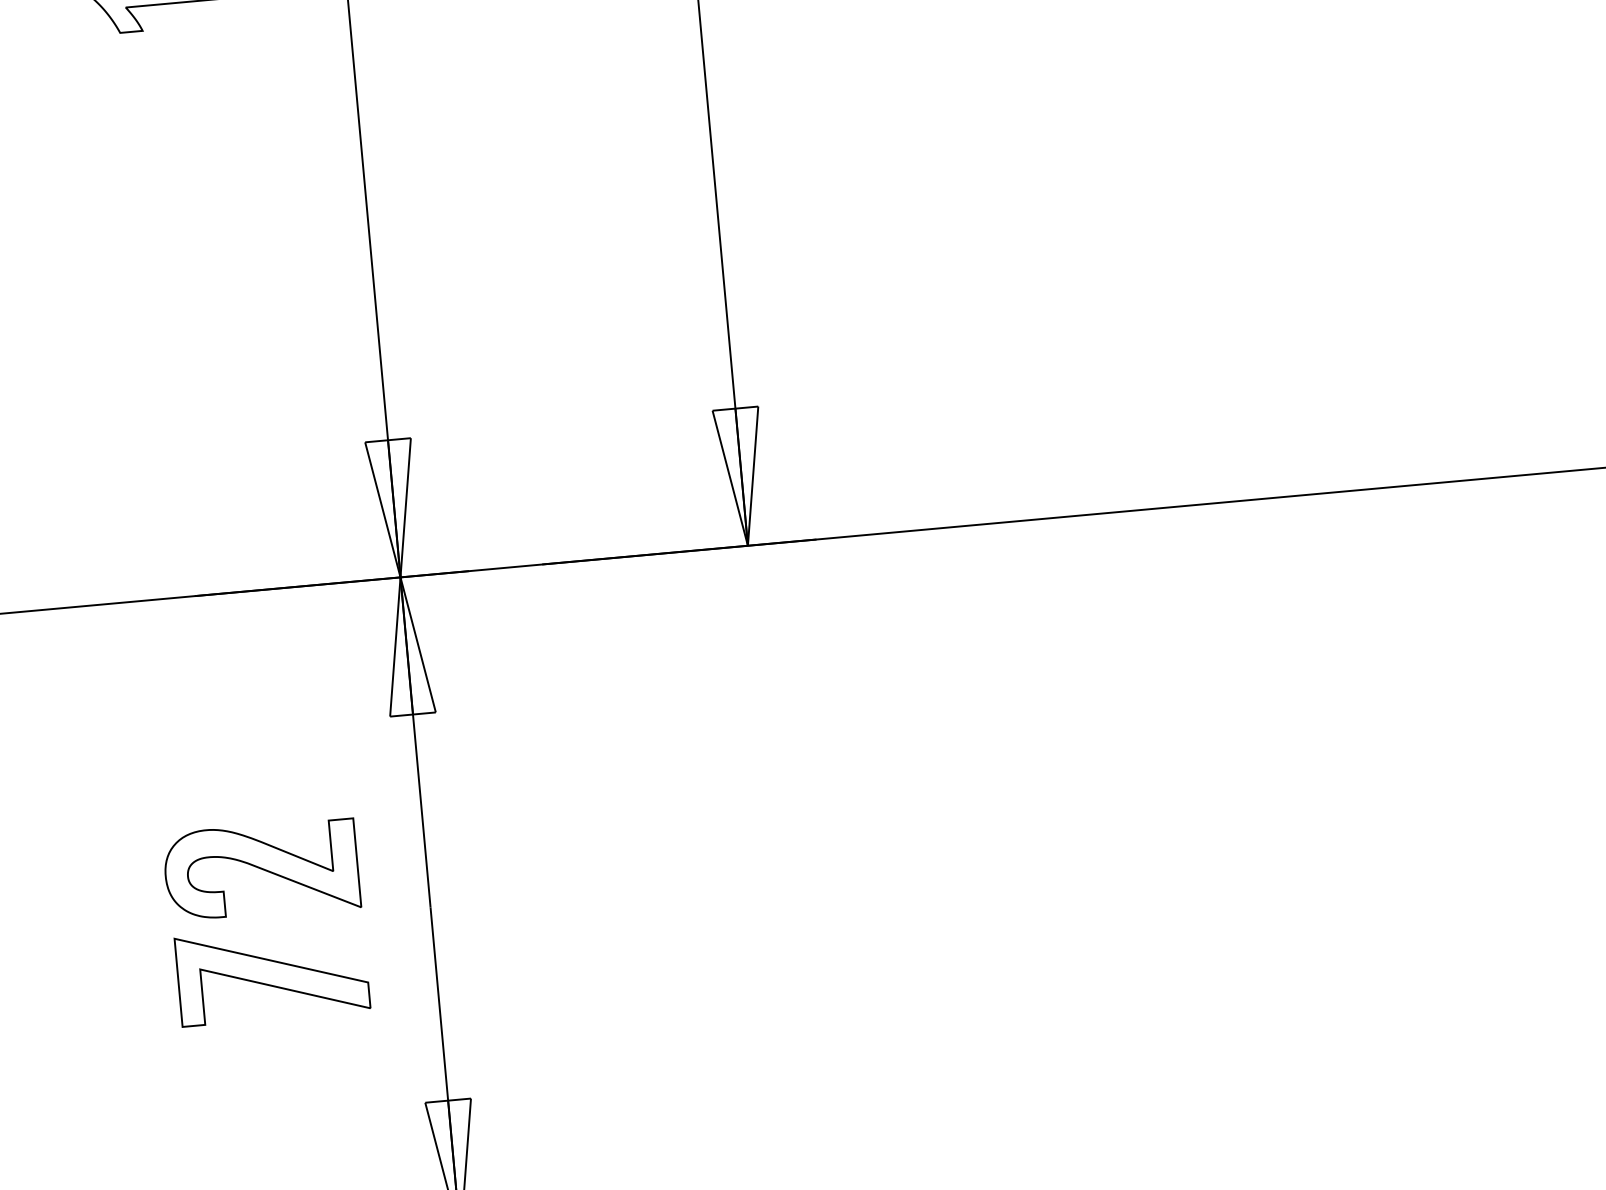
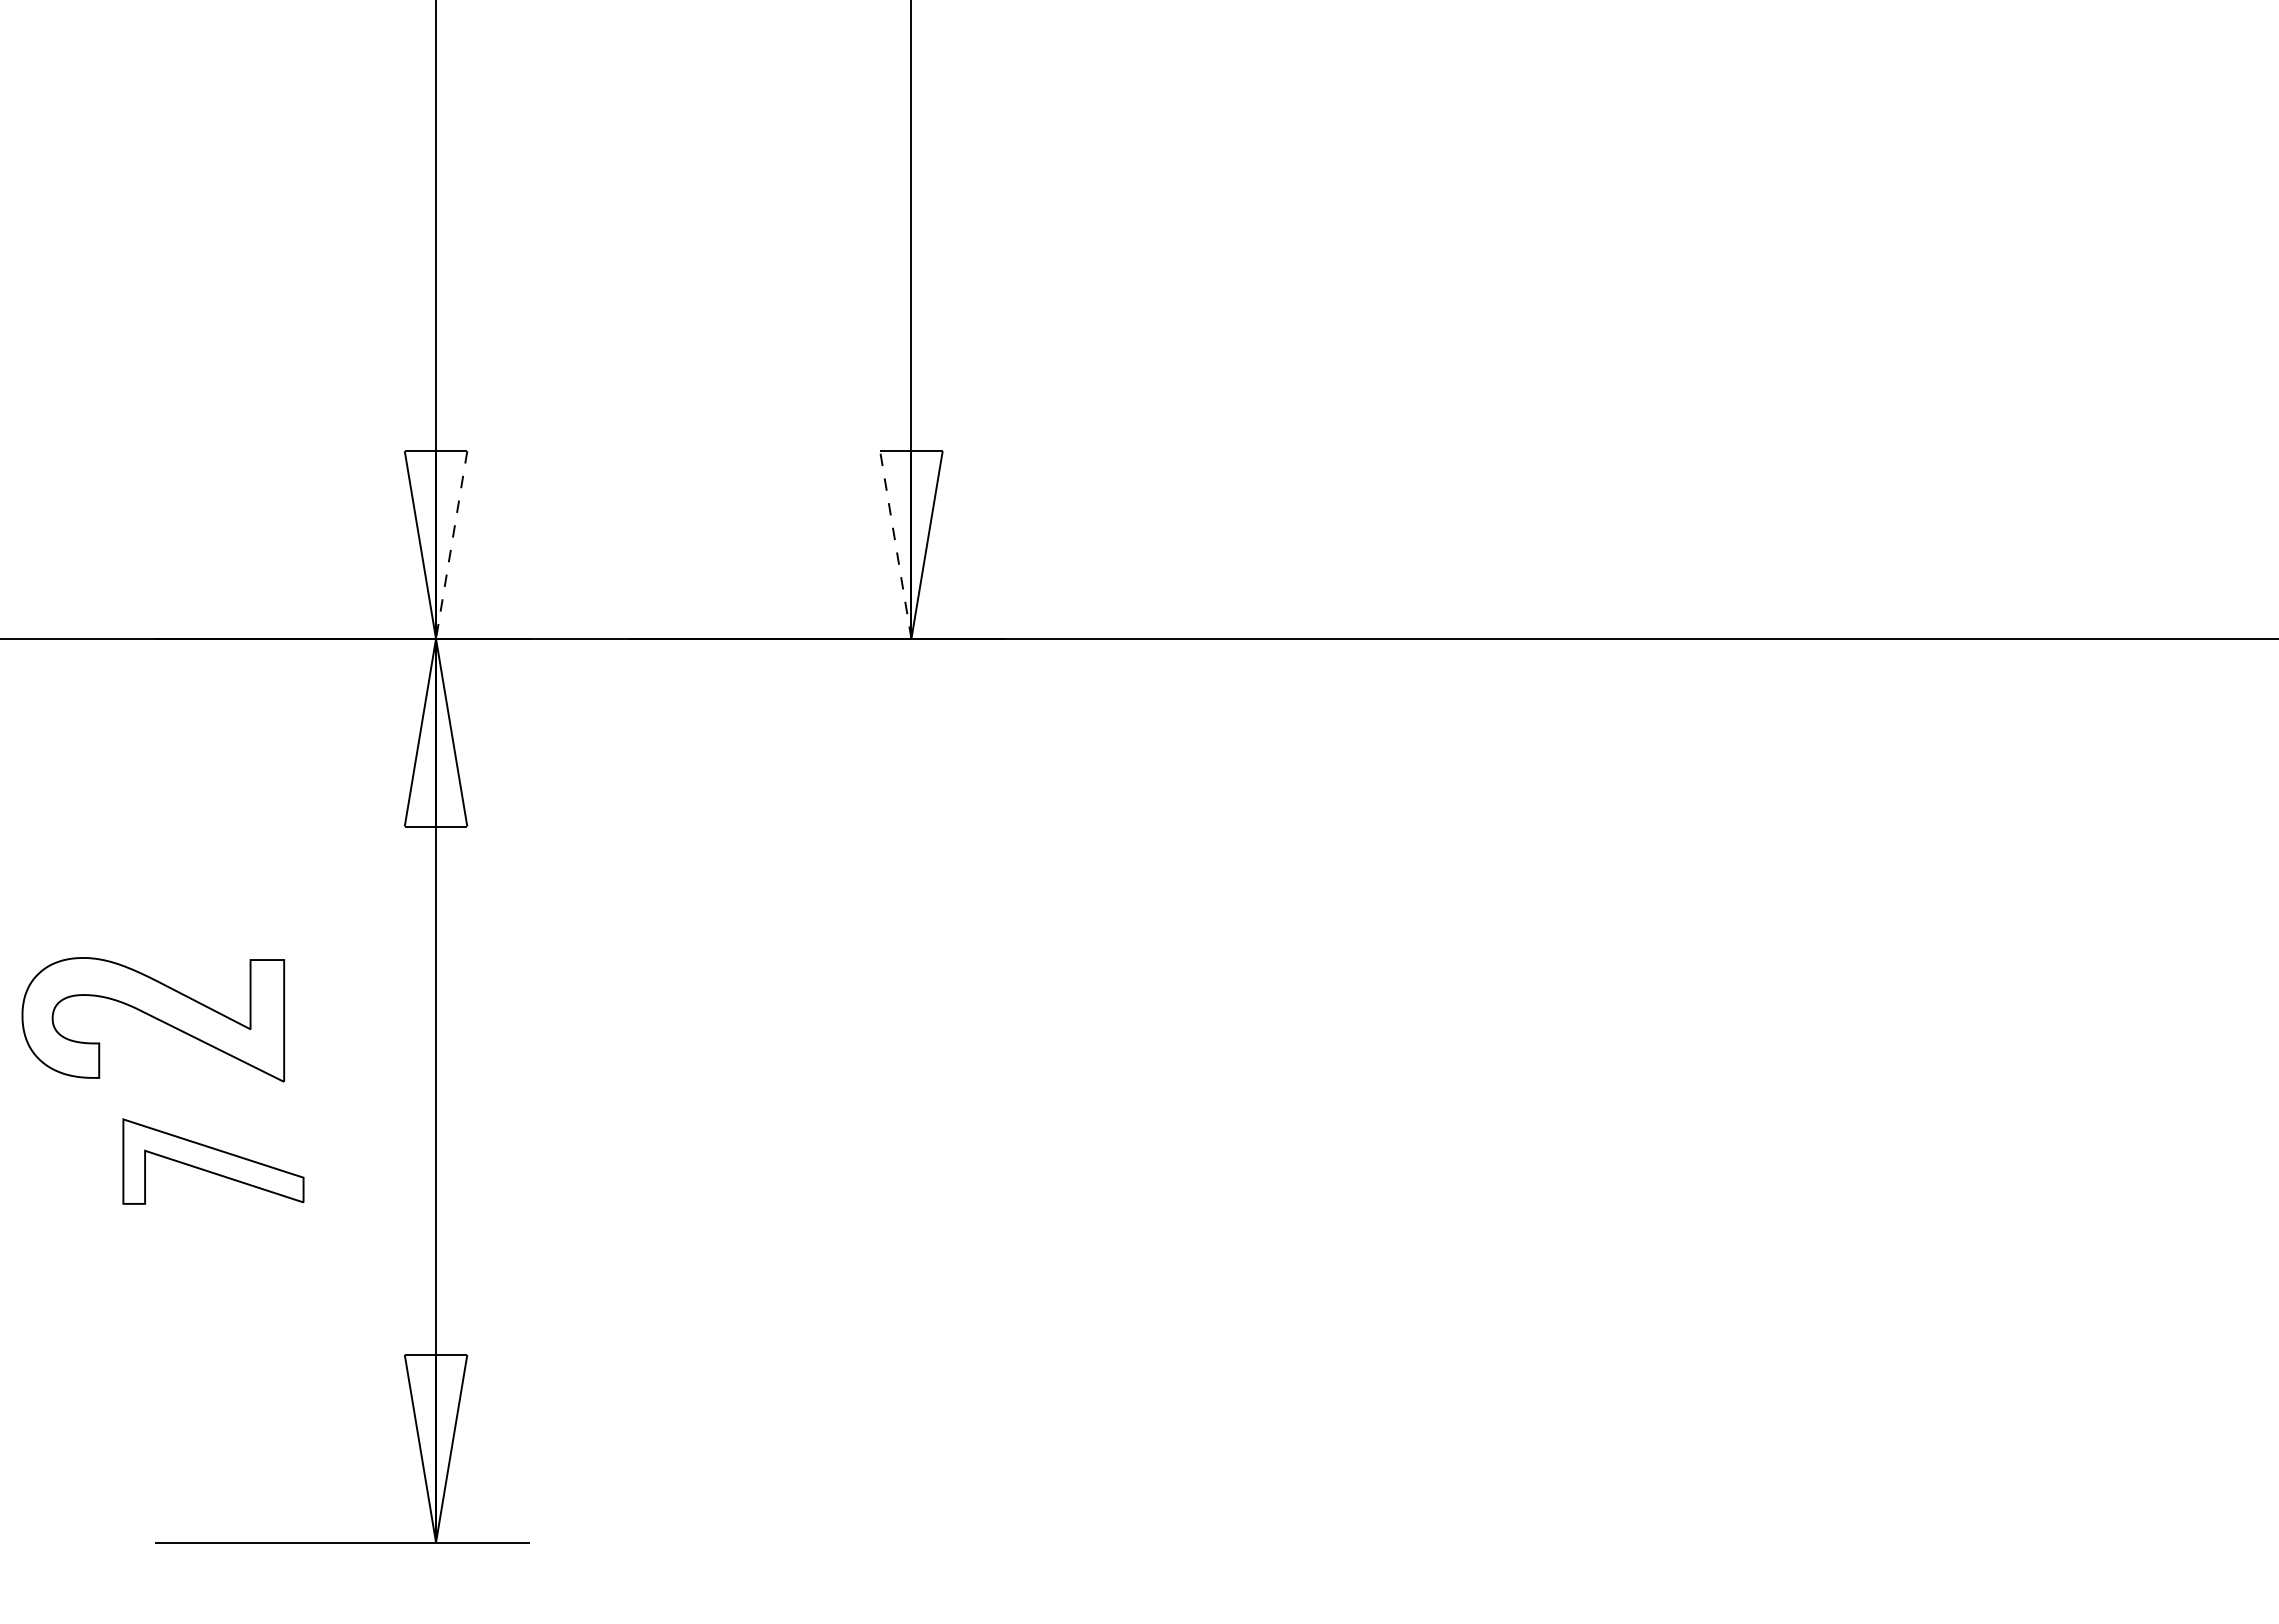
line: (730, 477) -> (895, 544), solid -> dashed
line: (405, 508) -> (451, 545), solid -> dashed
part: (261, 870) -> (153, 1019), moved
part: (272, 974) -> (213, 1161), size x0.7

